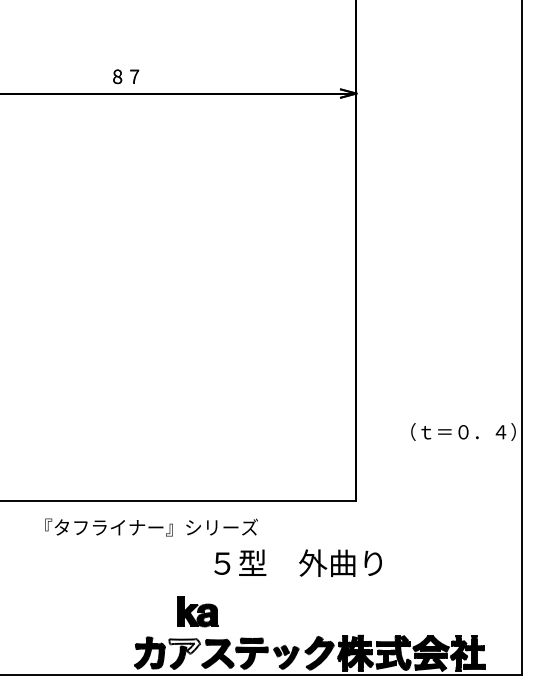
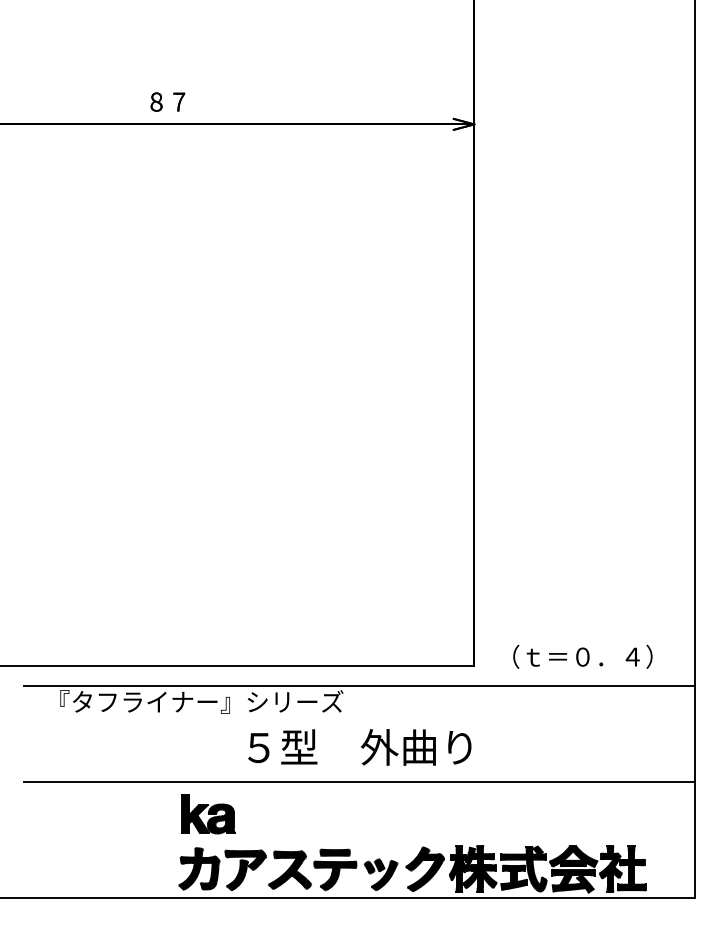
text: (463, 431) -> (582, 656), moved
line: (270, 515) -> (359, 686), added
text: (297, 563) -> (359, 747), moved
line: (270, 587) -> (359, 781), added
part: (197, 612) -> (208, 814), moved
fill: (184, 645) -> (245, 859), added

